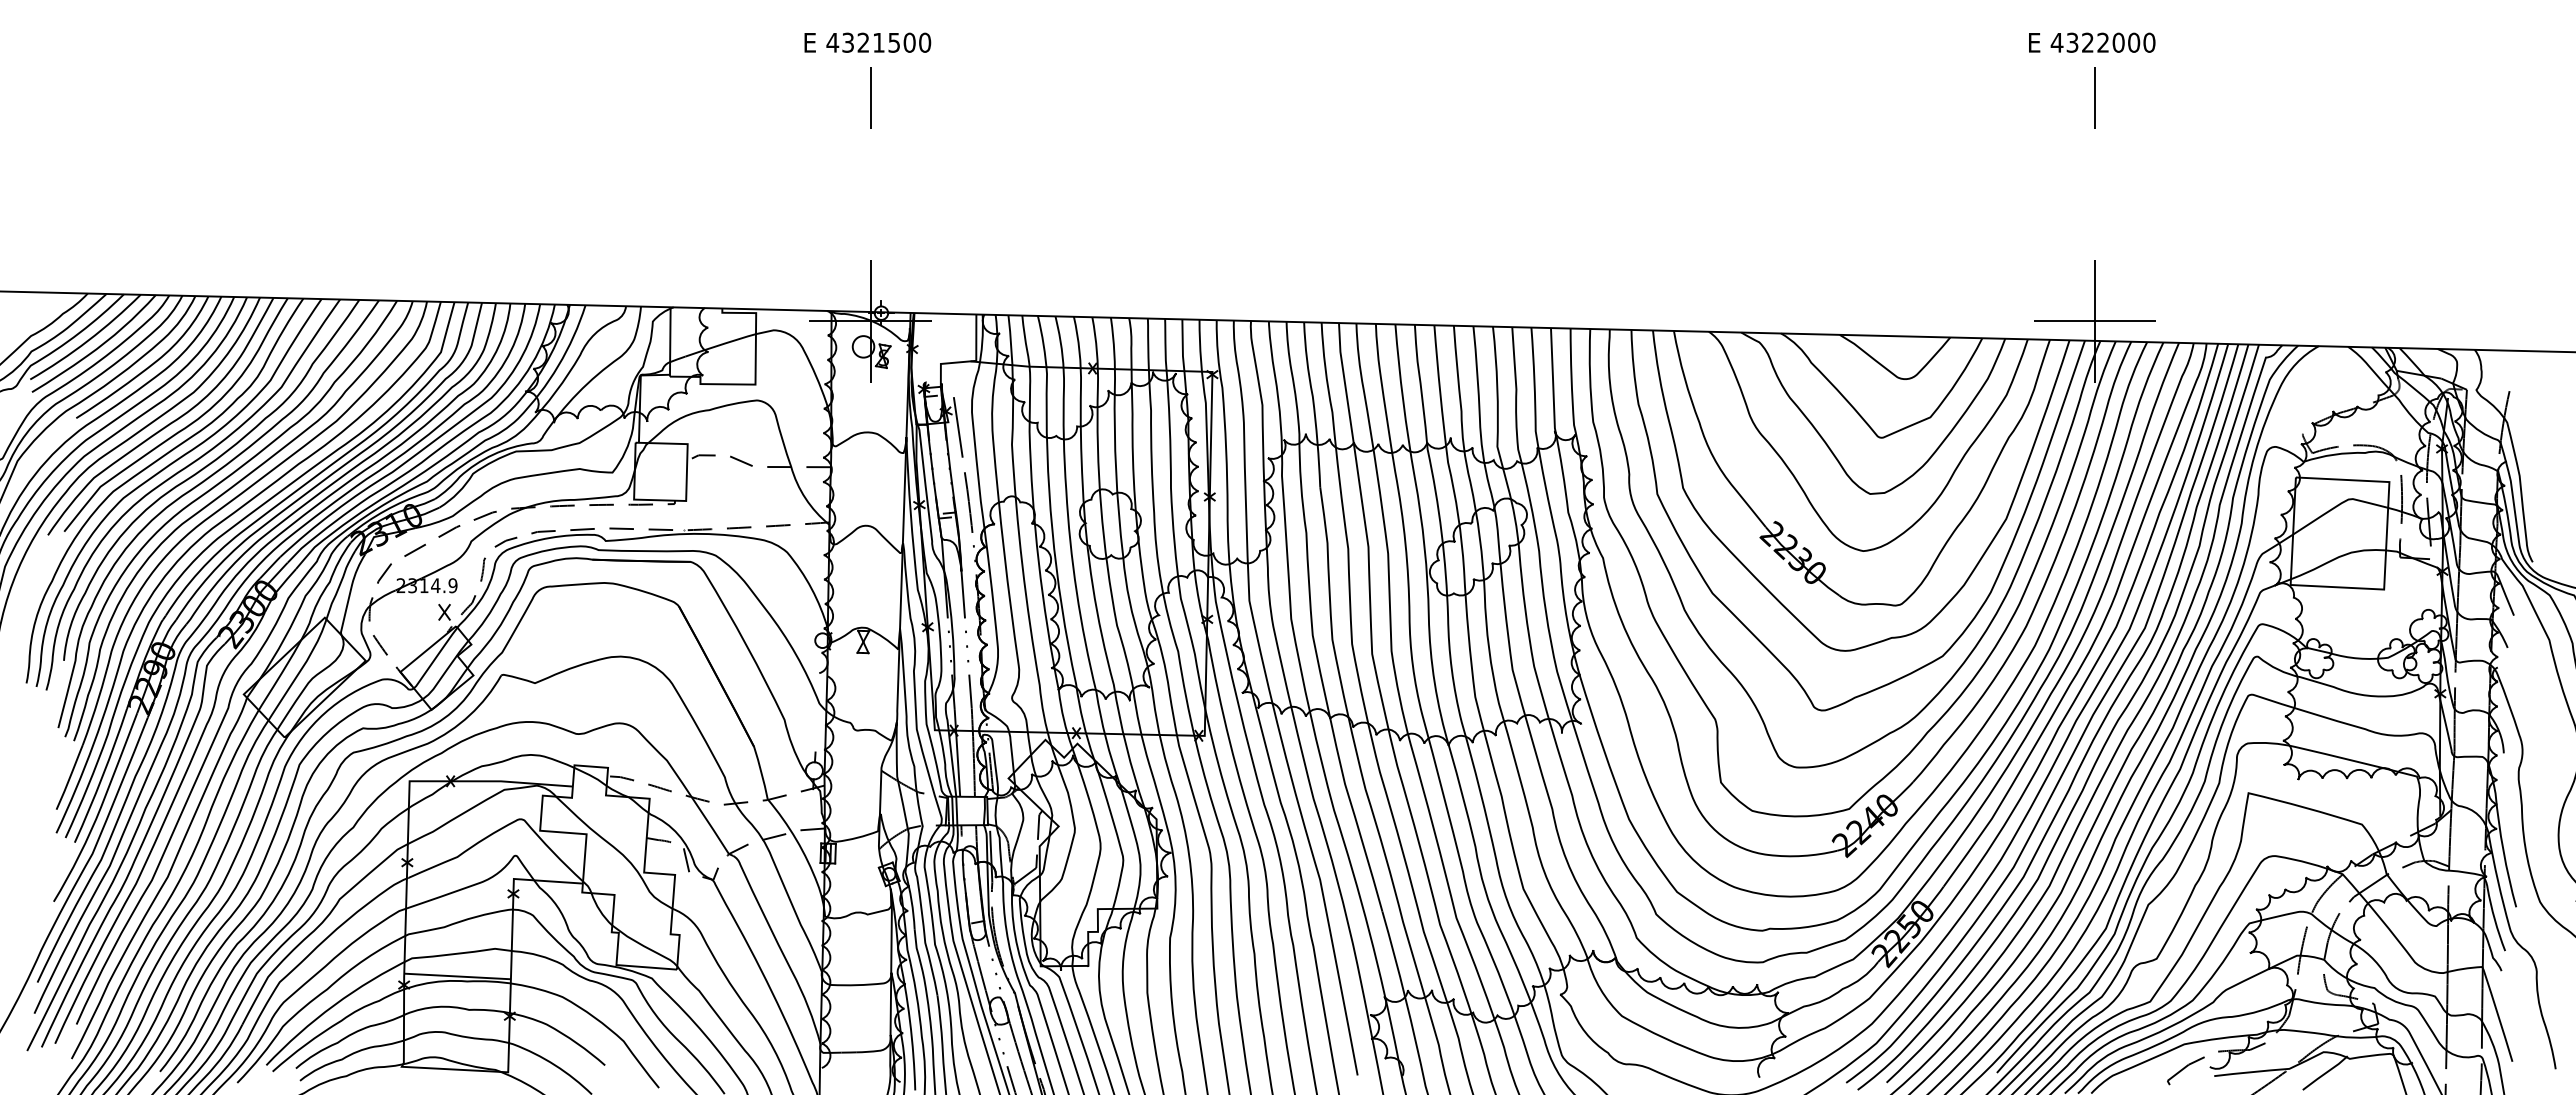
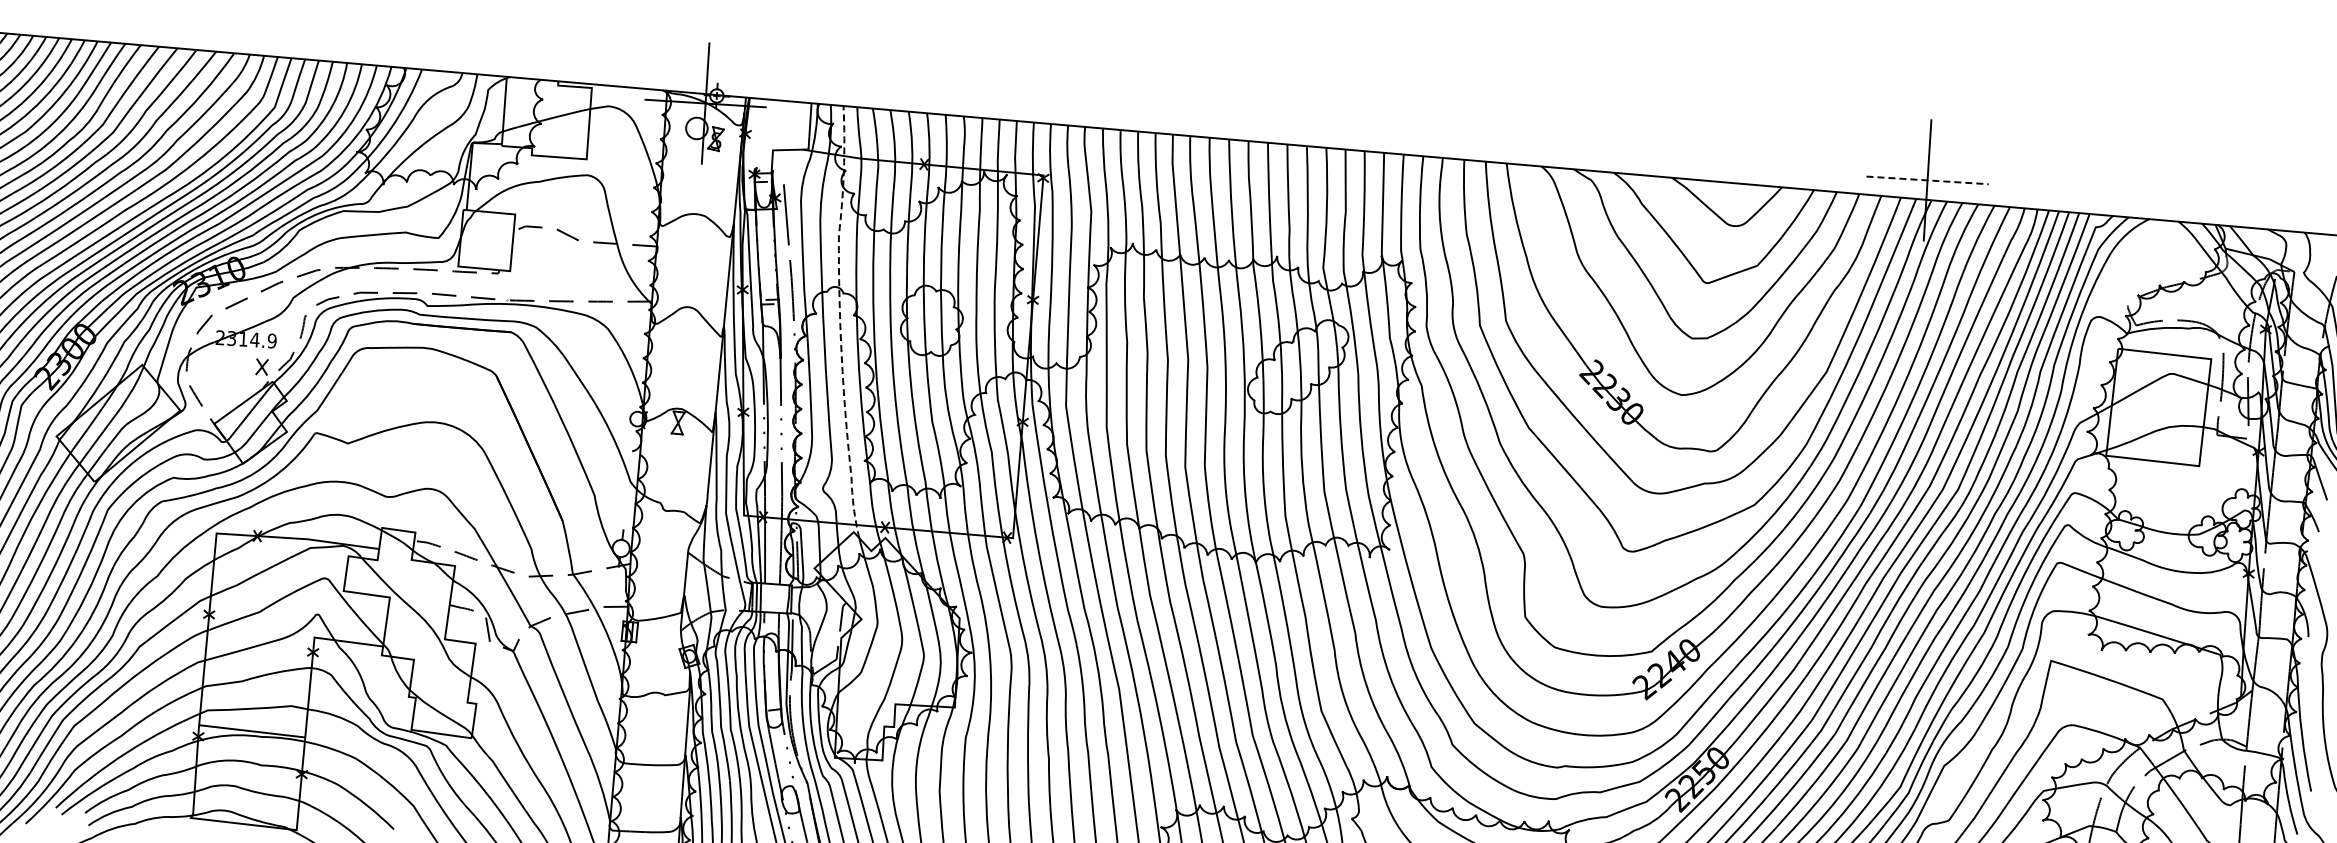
line: (2095, 321) -> (1928, 180), solid -> dashed
line: (1018, 533) -> (839, 324), solid -> dashed

